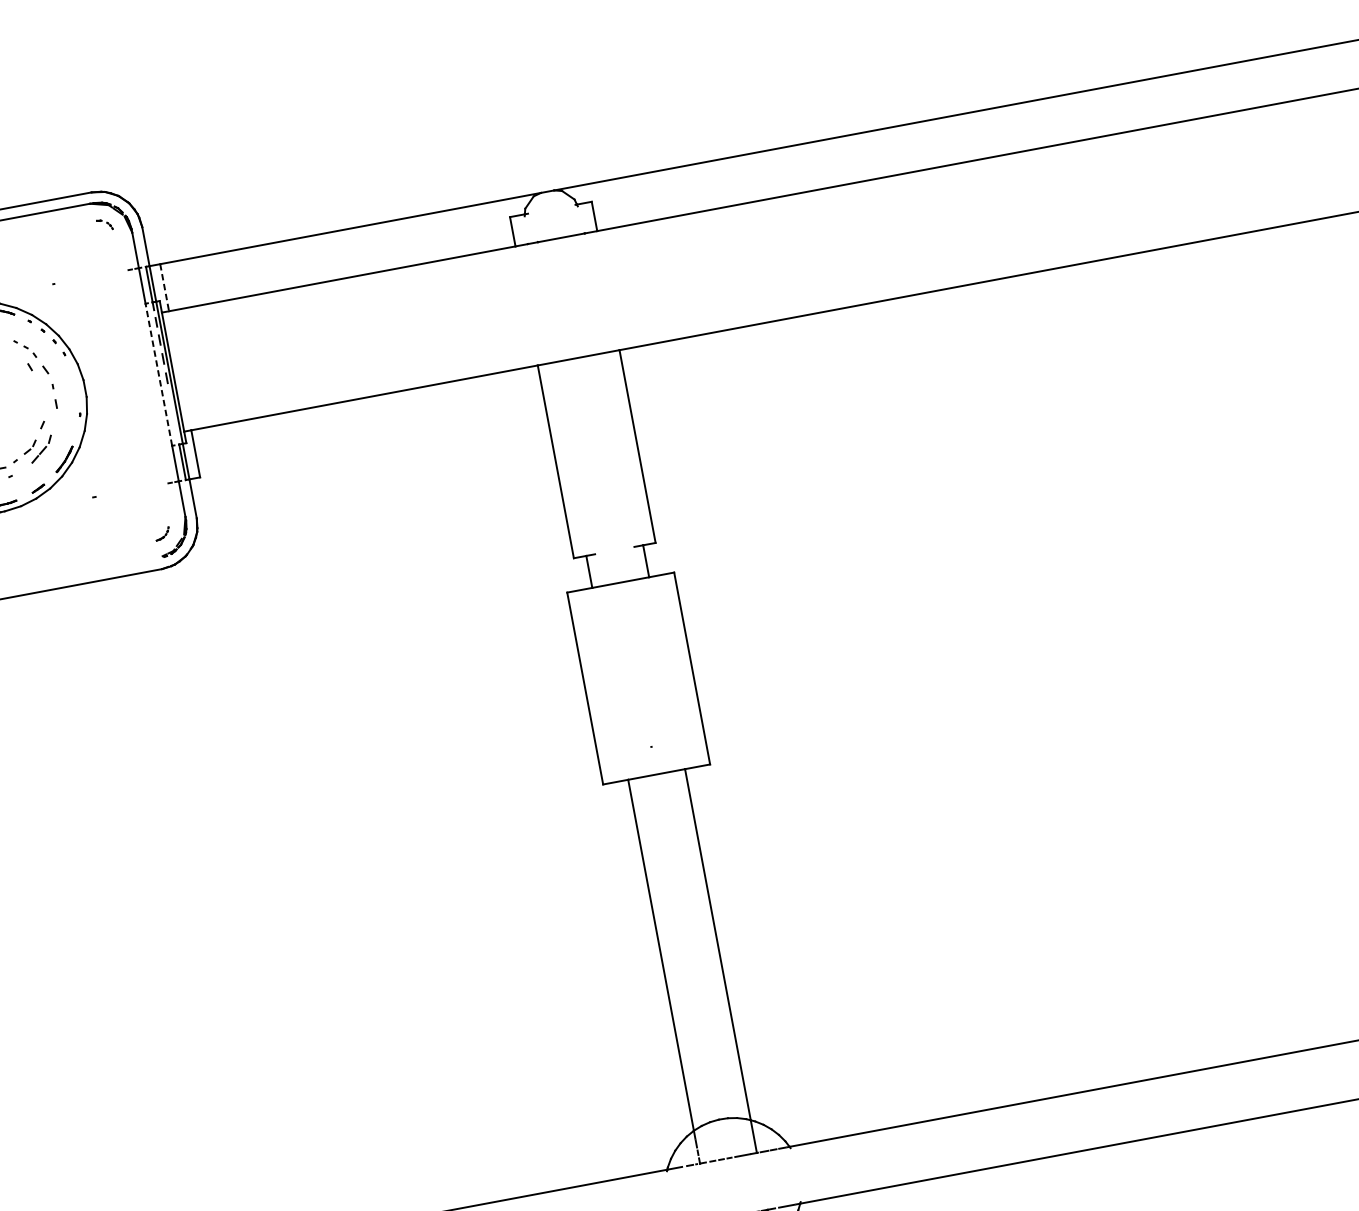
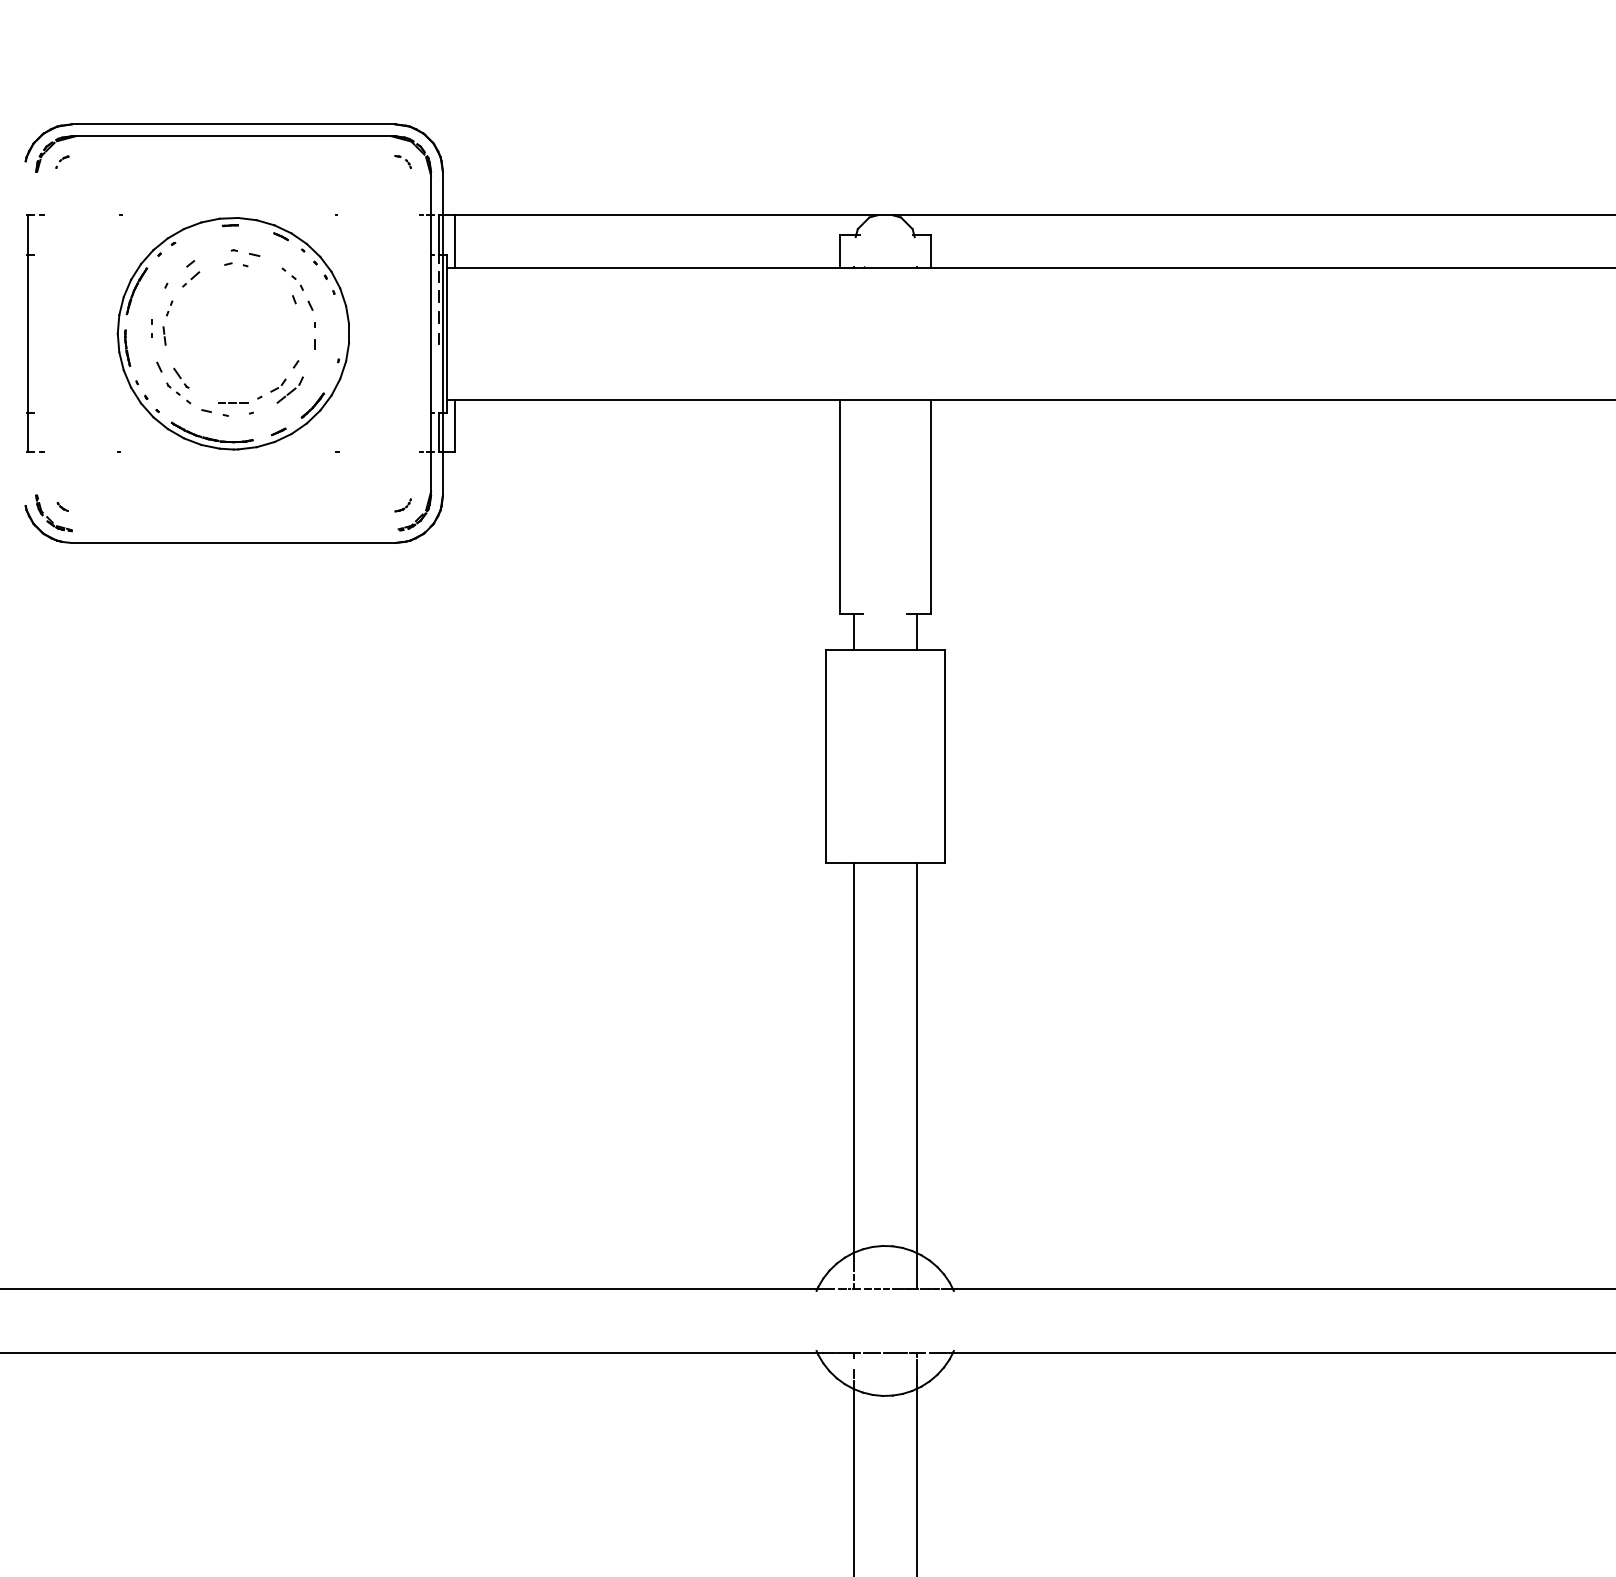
line: (164, 287) -> (454, 241), dashed -> solid
line: (159, 374) -> (431, 333), dashed -> solid

